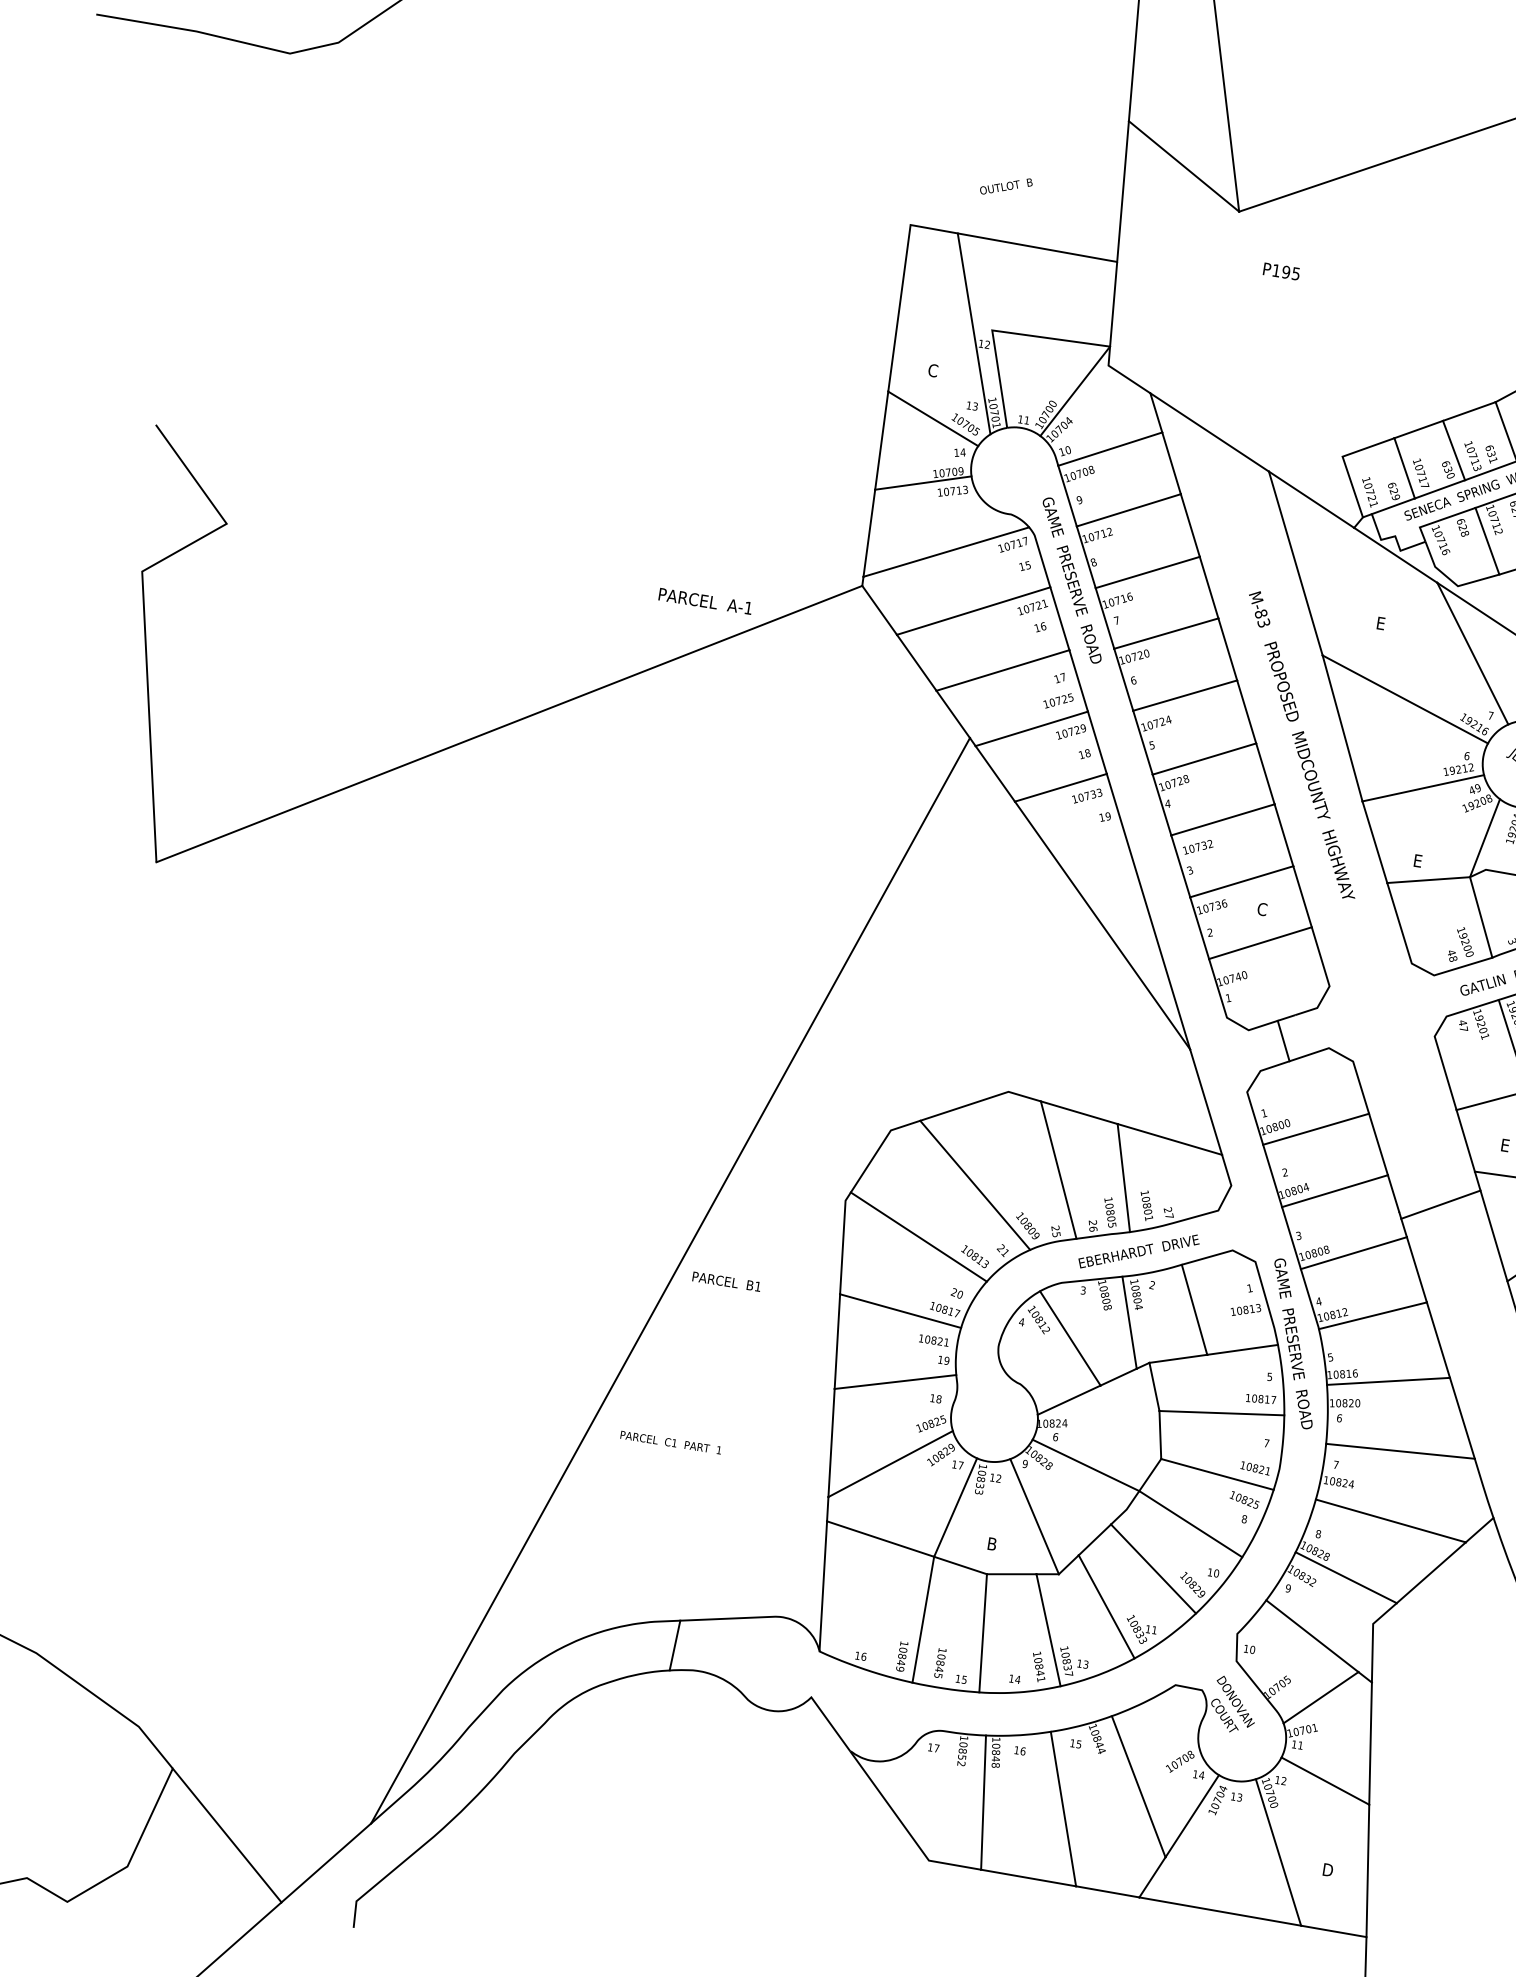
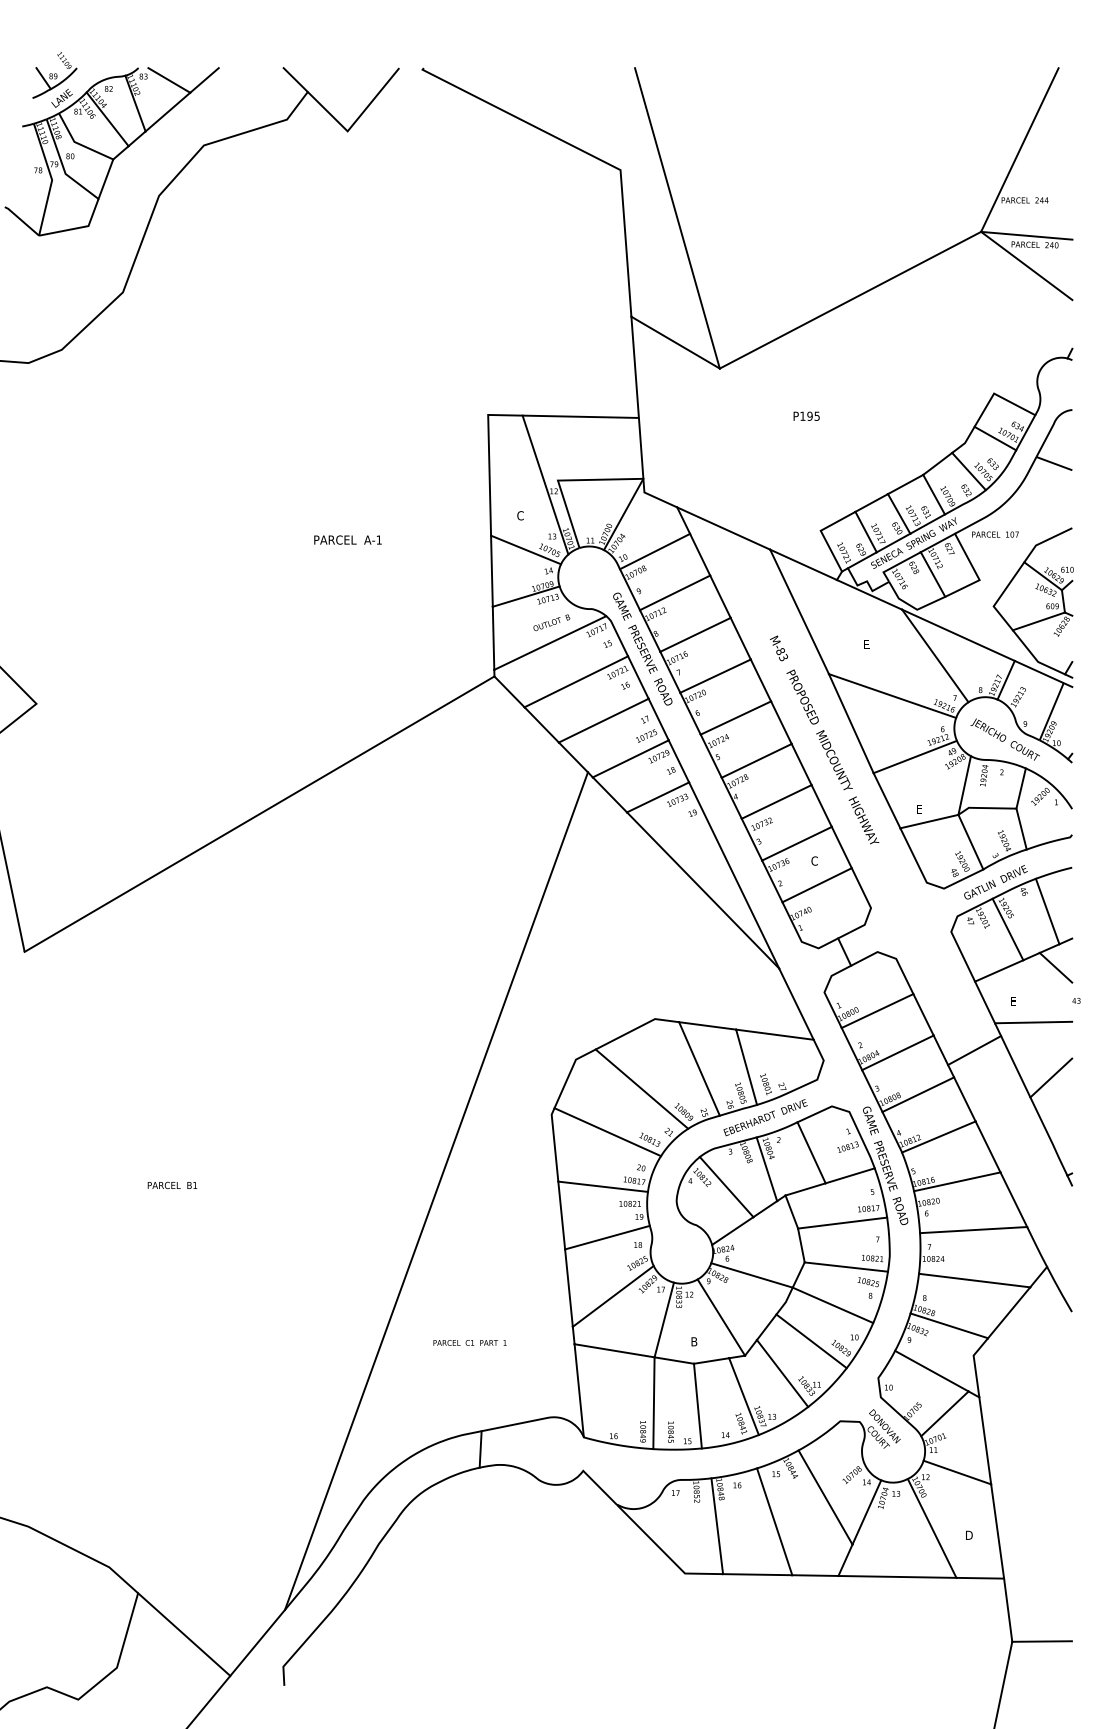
text: (1006, 185) -> (551, 622), moved
text: (1281, 270) -> (806, 415), moved
text: (705, 600) -> (347, 539), moved
text: (726, 1281) -> (172, 1185), moved
text: (670, 1441) -> (469, 1342), moved

